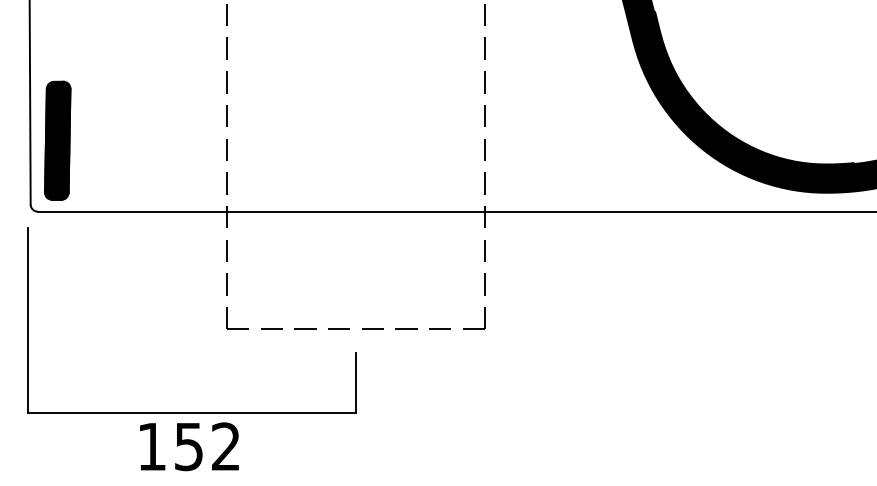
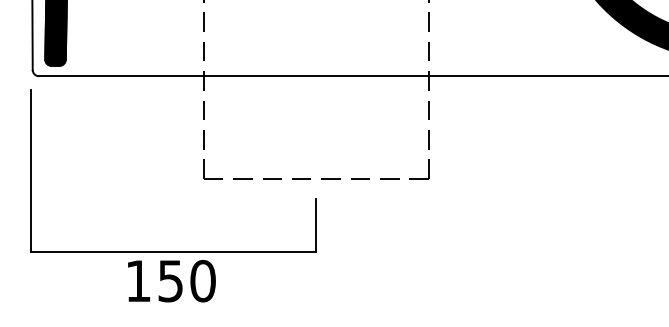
text: (225, 446) -> (202, 280), 152 -> 150

